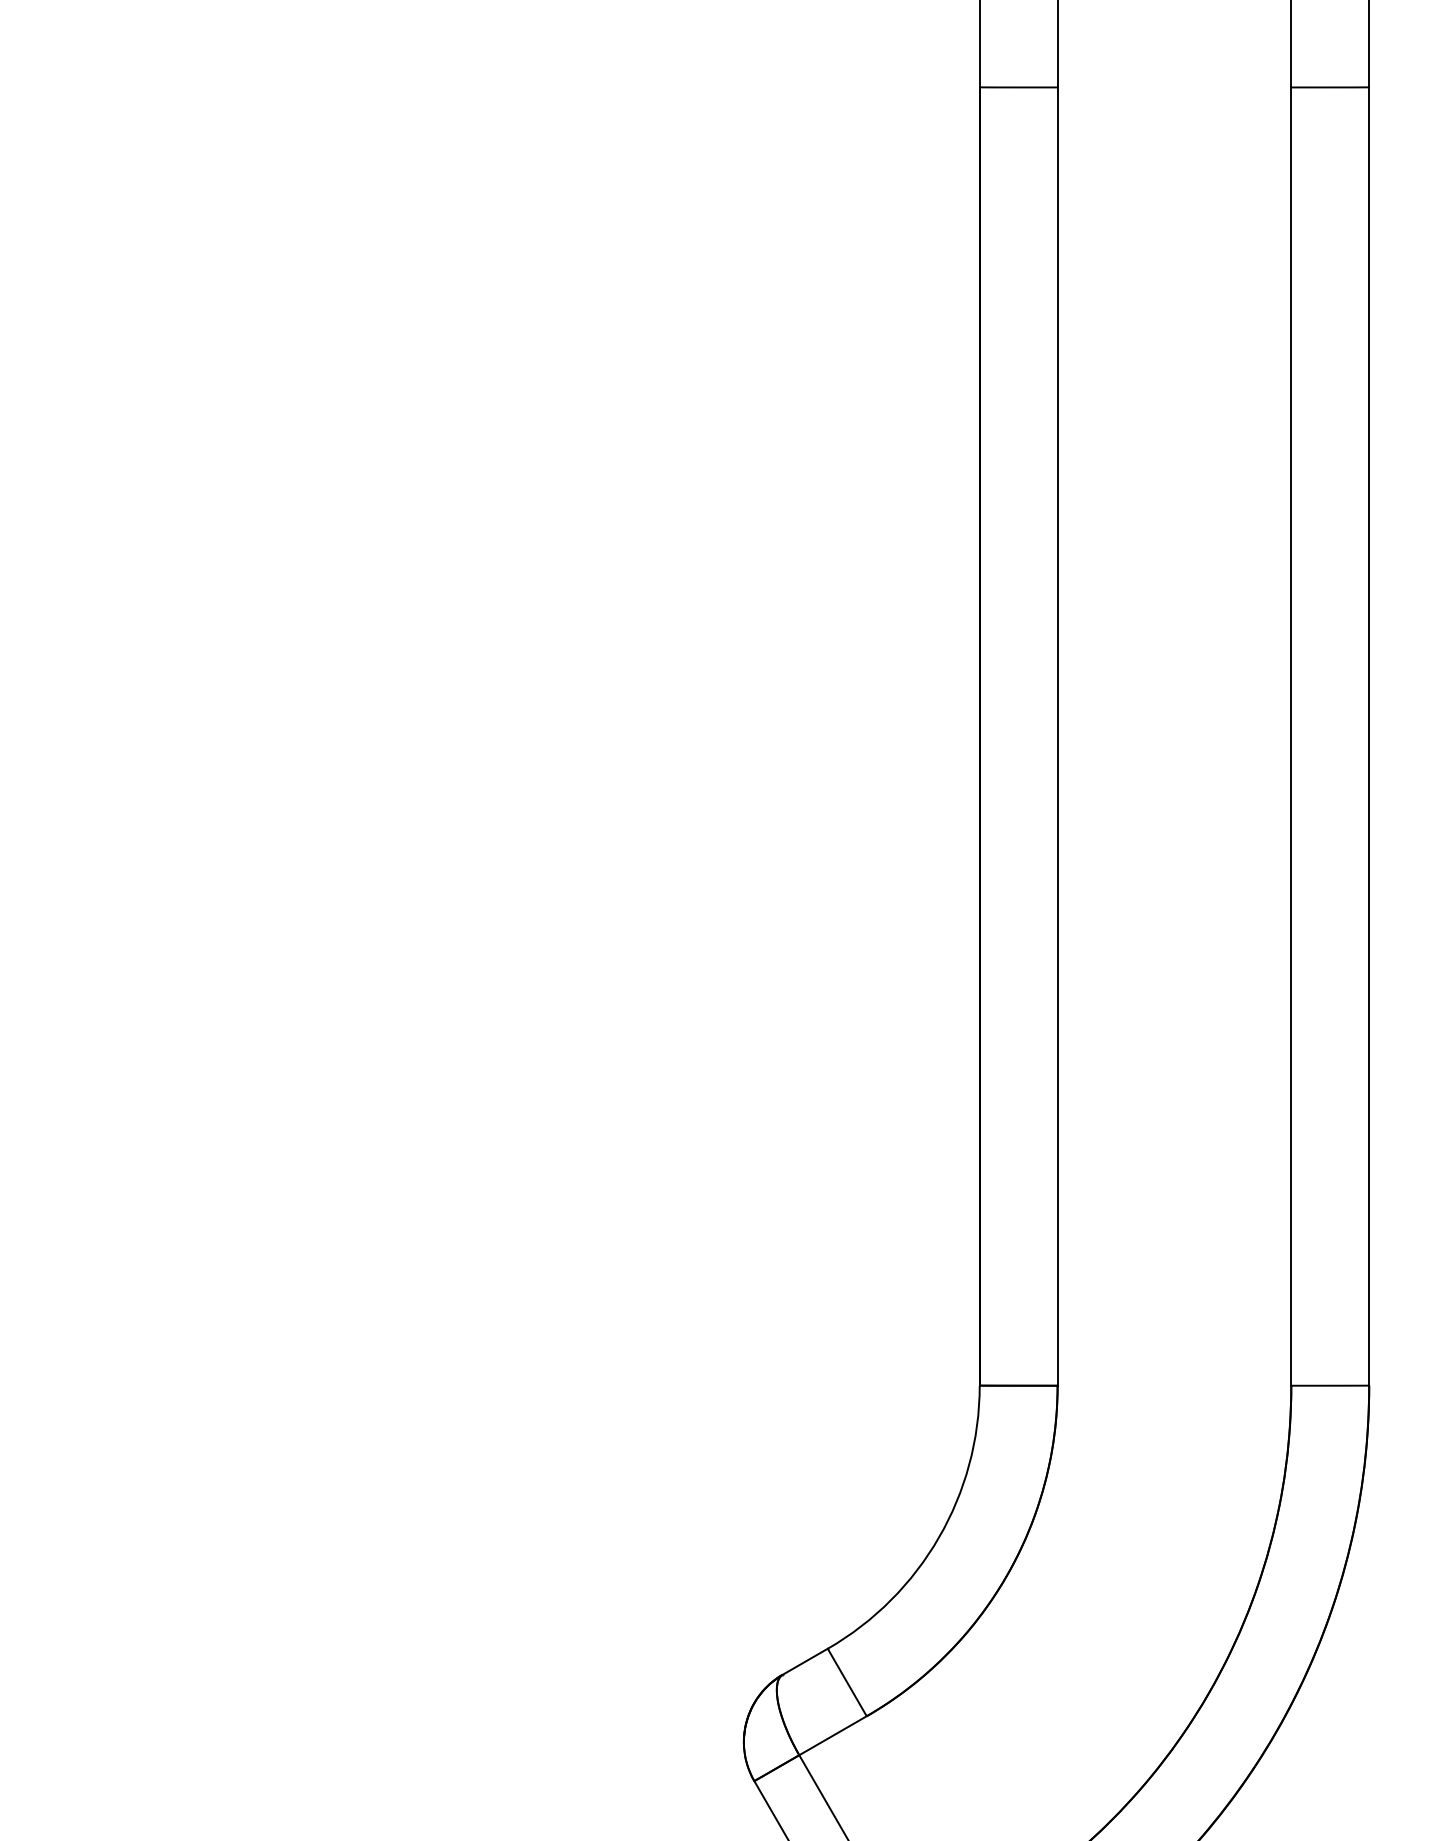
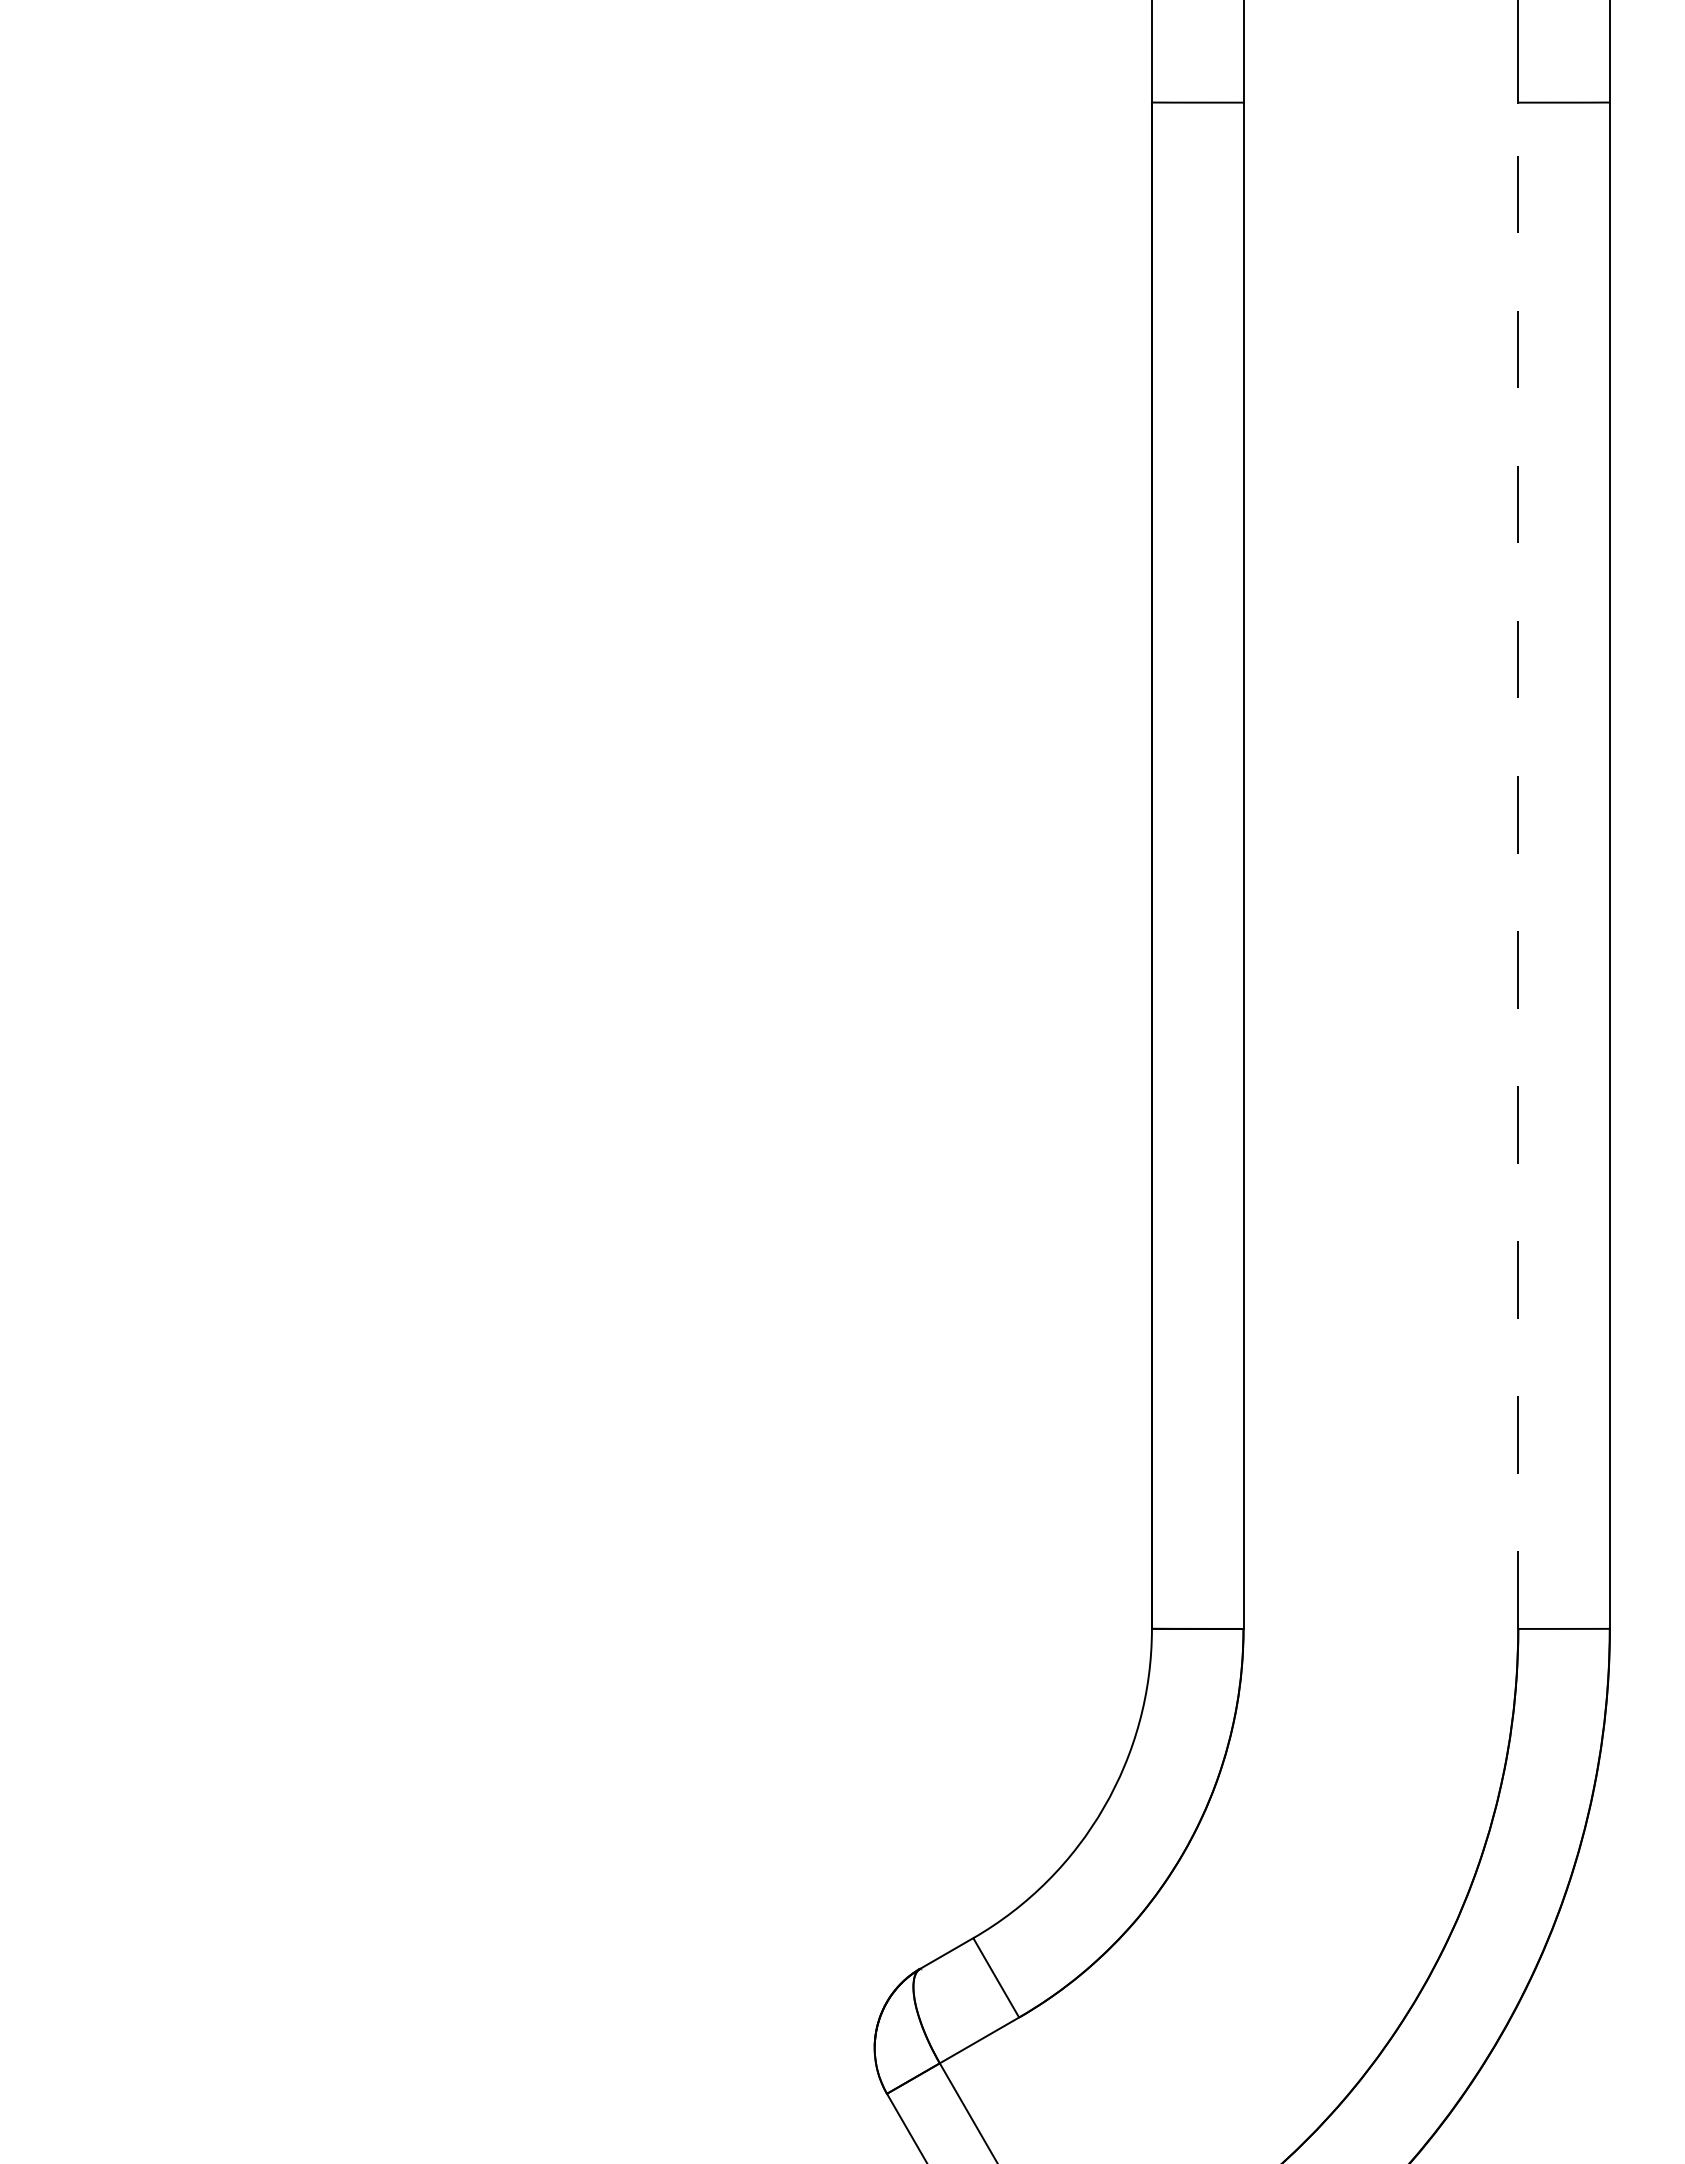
line: (1291, 736) -> (1518, 865), solid -> dashed

